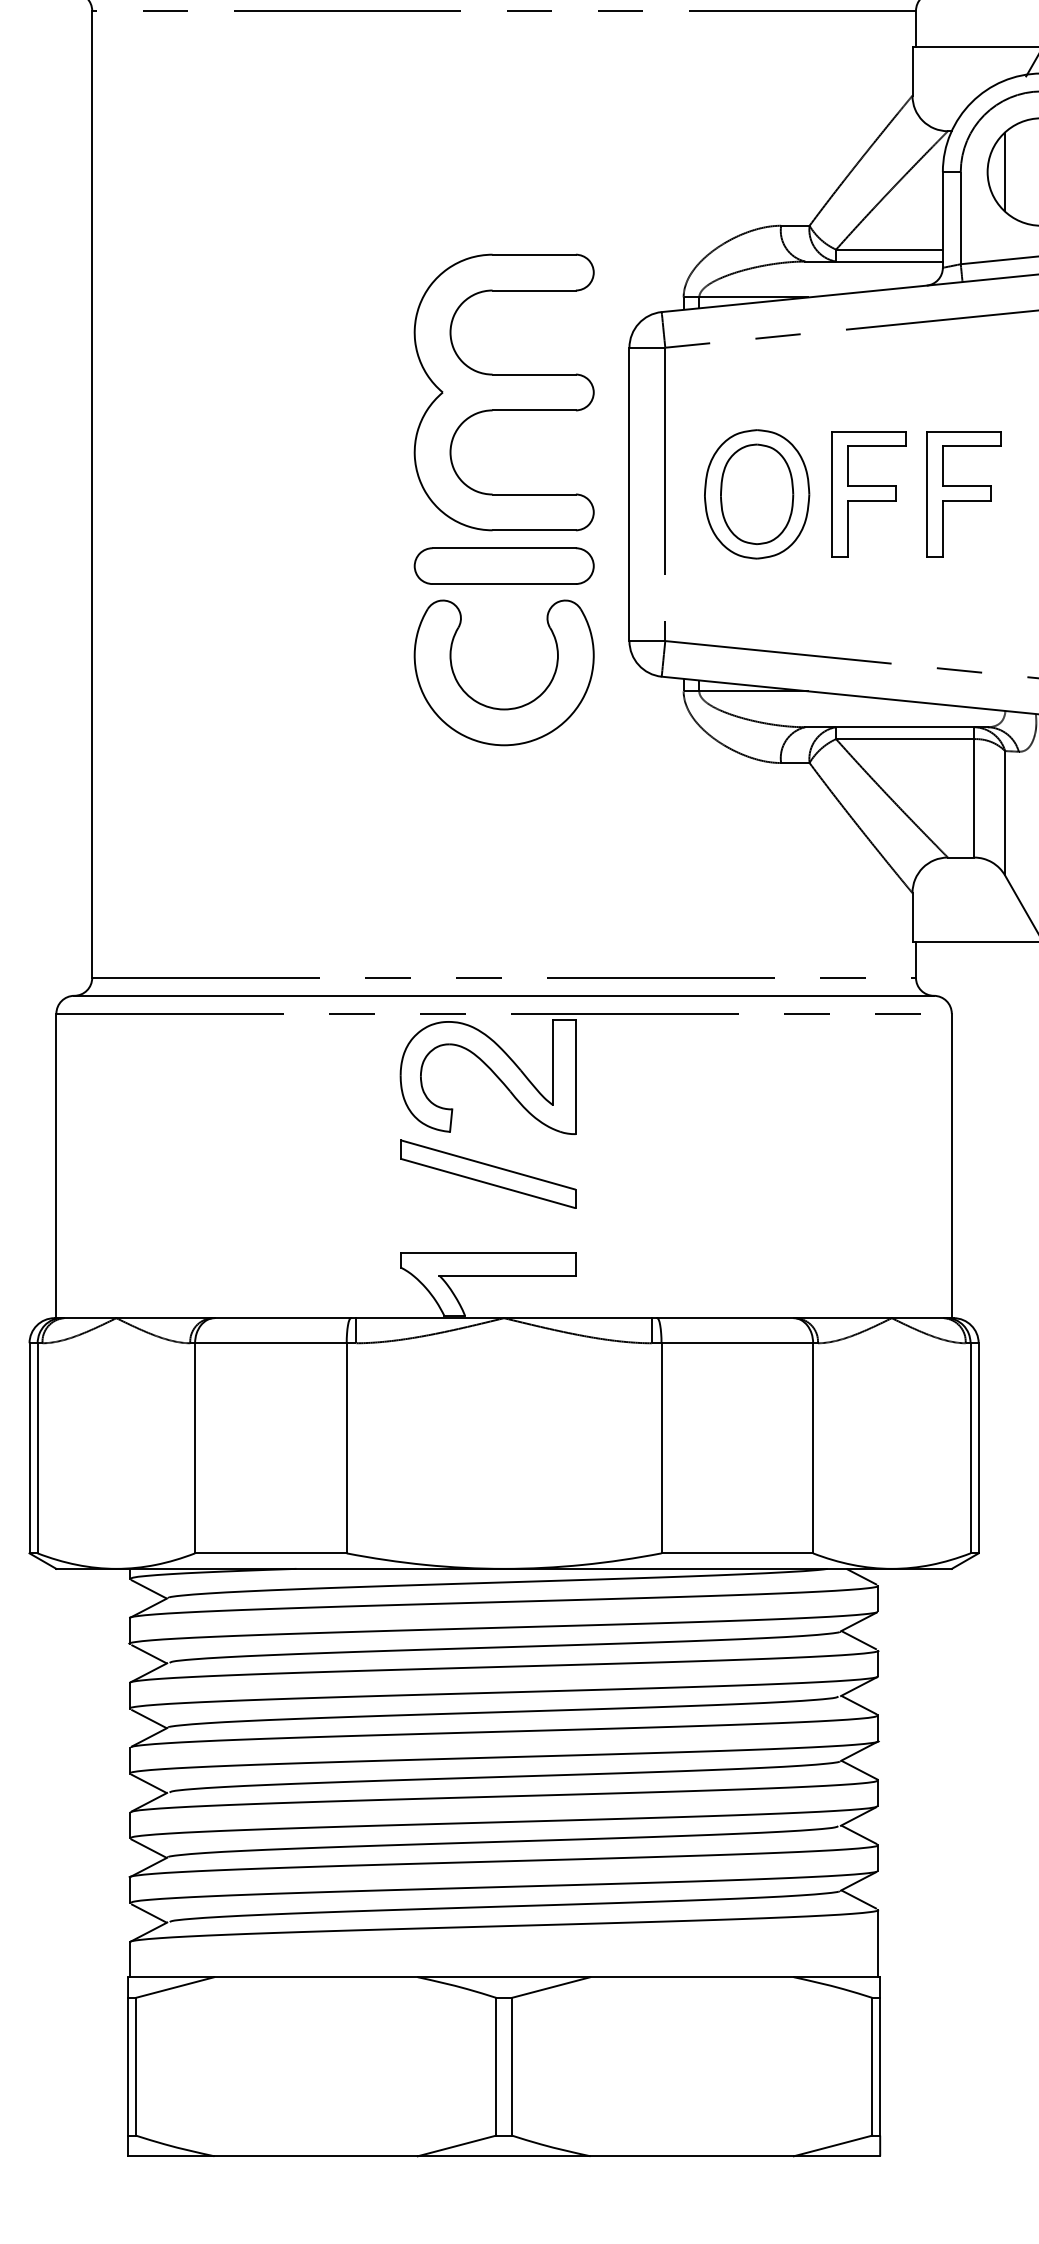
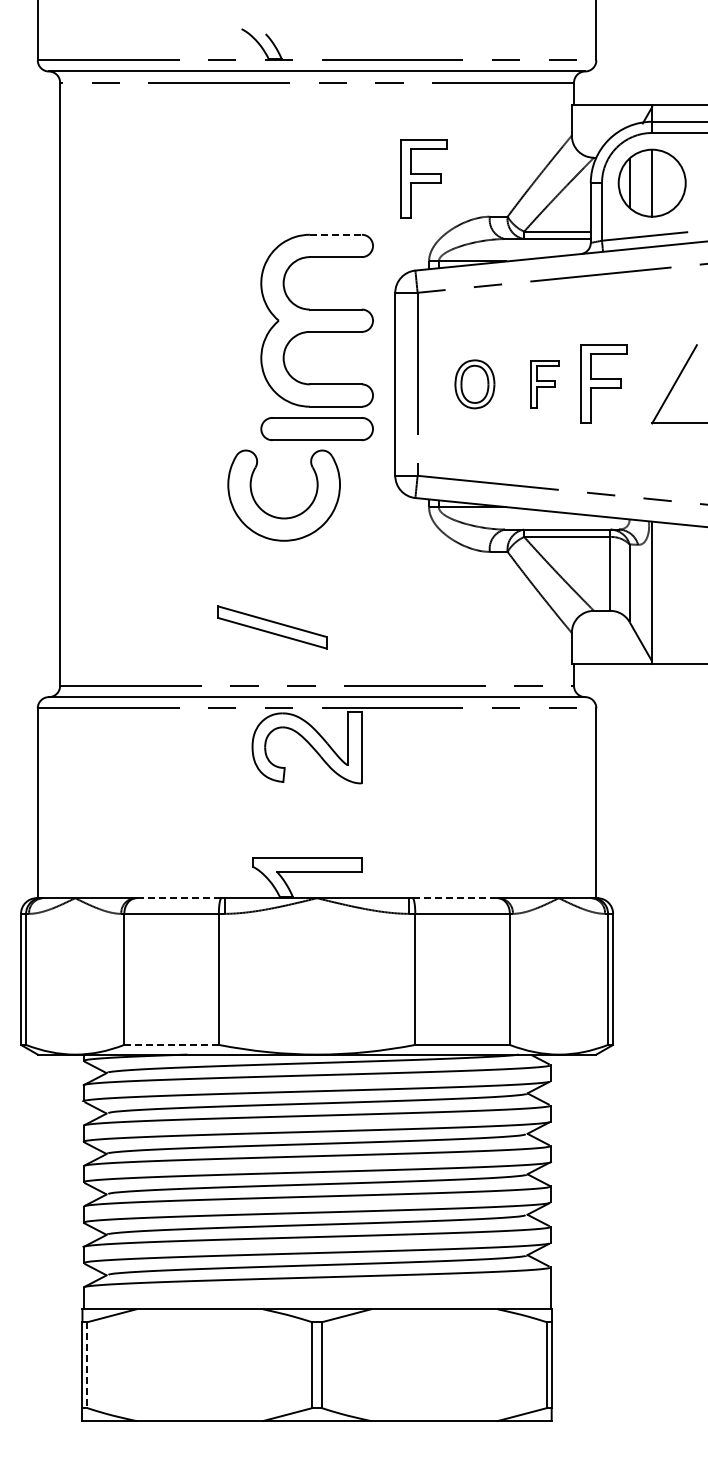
part: (674, 164) -> (423, 178), added
line: (533, 254) -> (335, 234), solid -> dashed
part: (868, 493) -> (544, 383), size x0.6
part: (756, 494) -> (474, 384), size x0.6
part: (493, 706) -> (277, 516), moved
part: (488, 1174) -> (272, 627), moved
line: (283, 1318) -> (179, 898), solid -> dashed
line: (725, 1318) -> (455, 898), solid -> dashed
line: (272, 1552) -> (172, 1044), solid -> dashed
line: (136, 2067) -> (87, 1365), solid -> dashed

